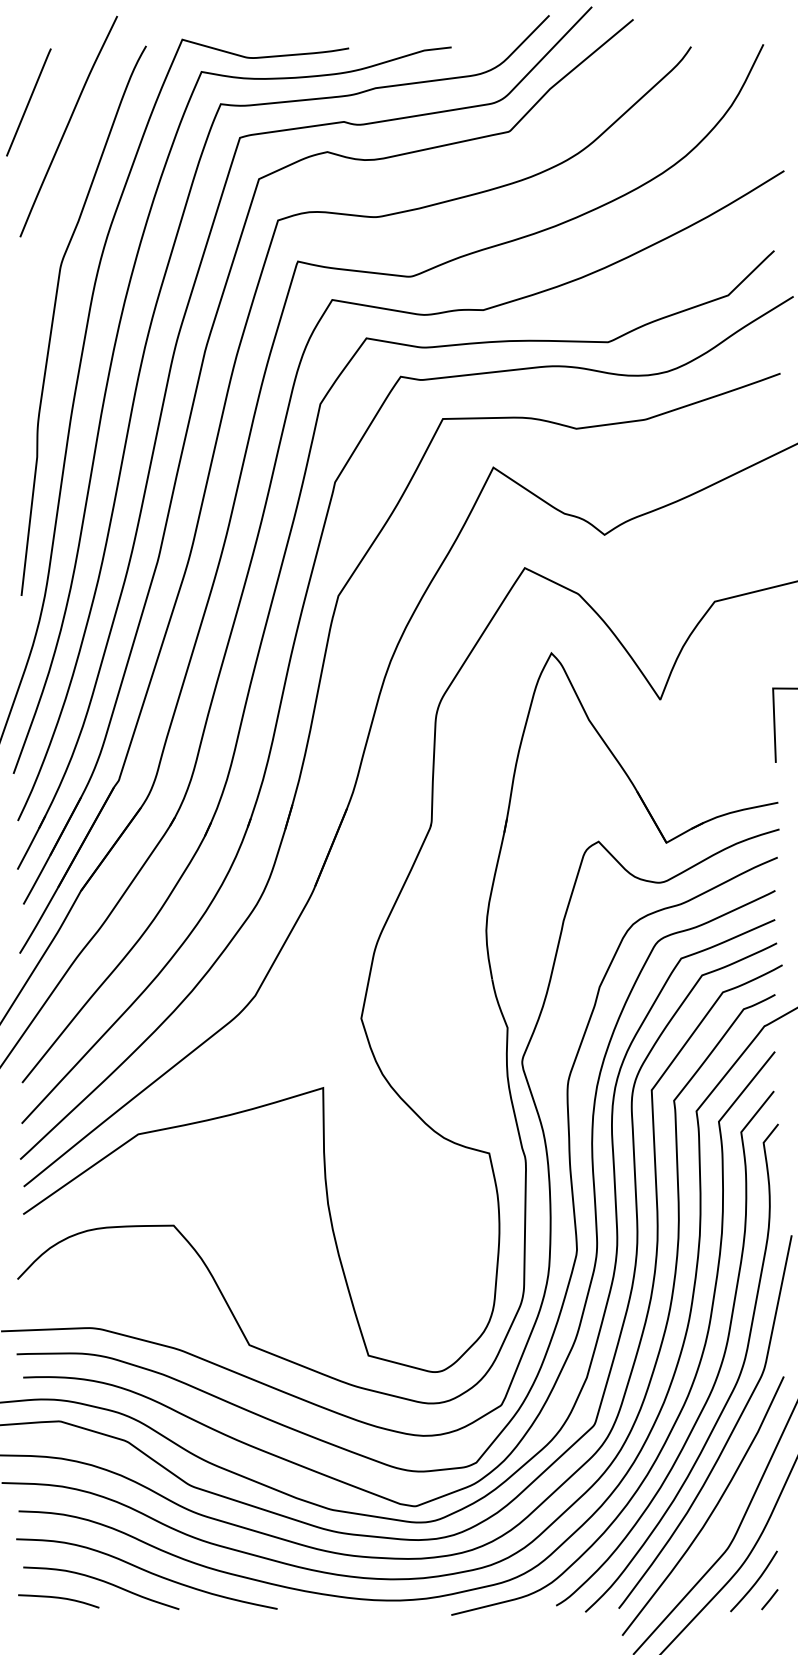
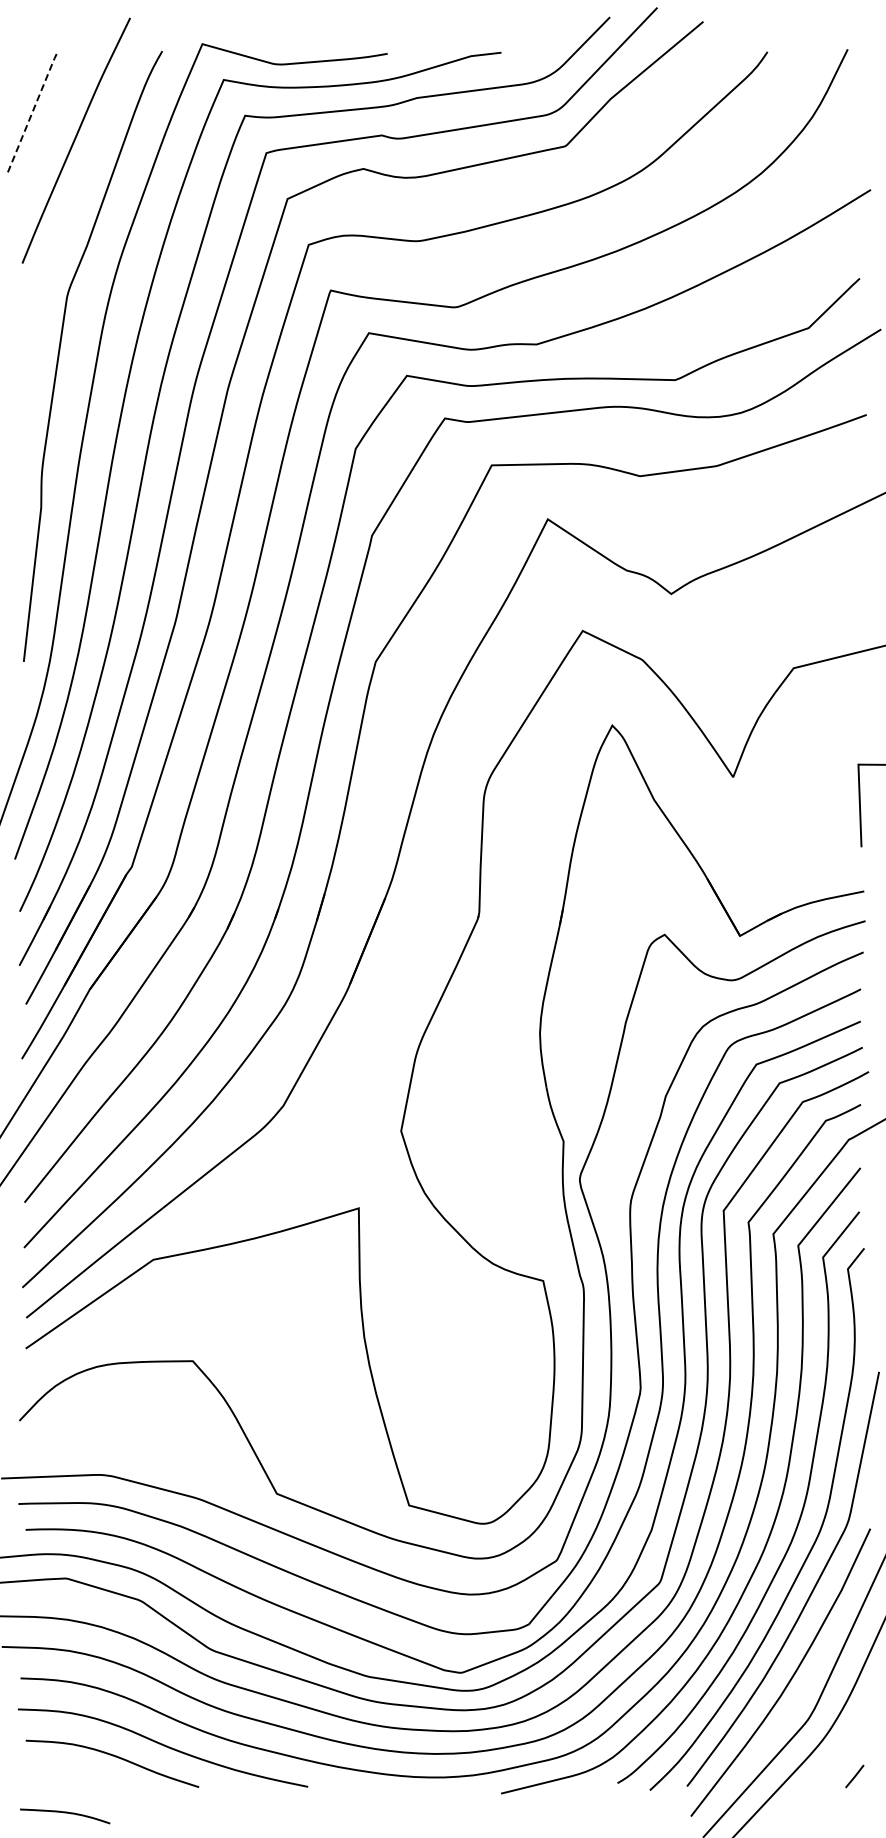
line: (29, 101) -> (32, 112), solid -> dashed
curve: (755, 1582) -> (838, 1757), removed
curve: (59, 1598) -> (65, 1813), moved

